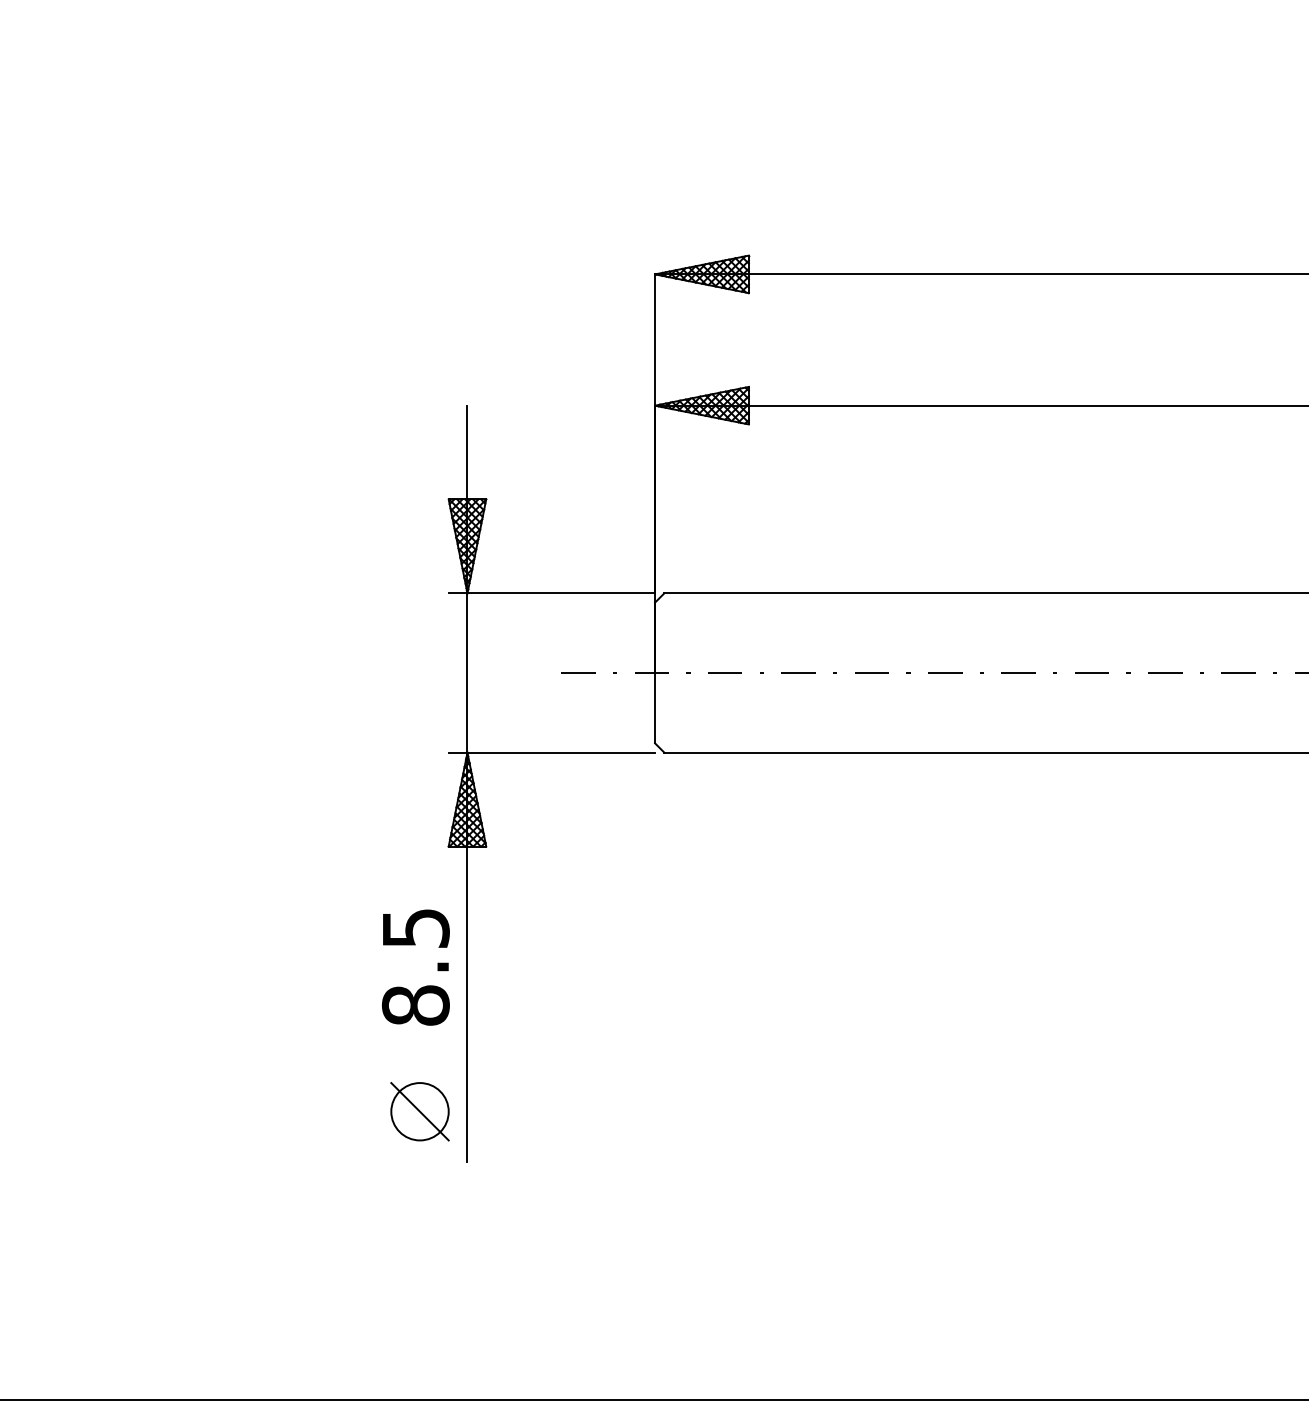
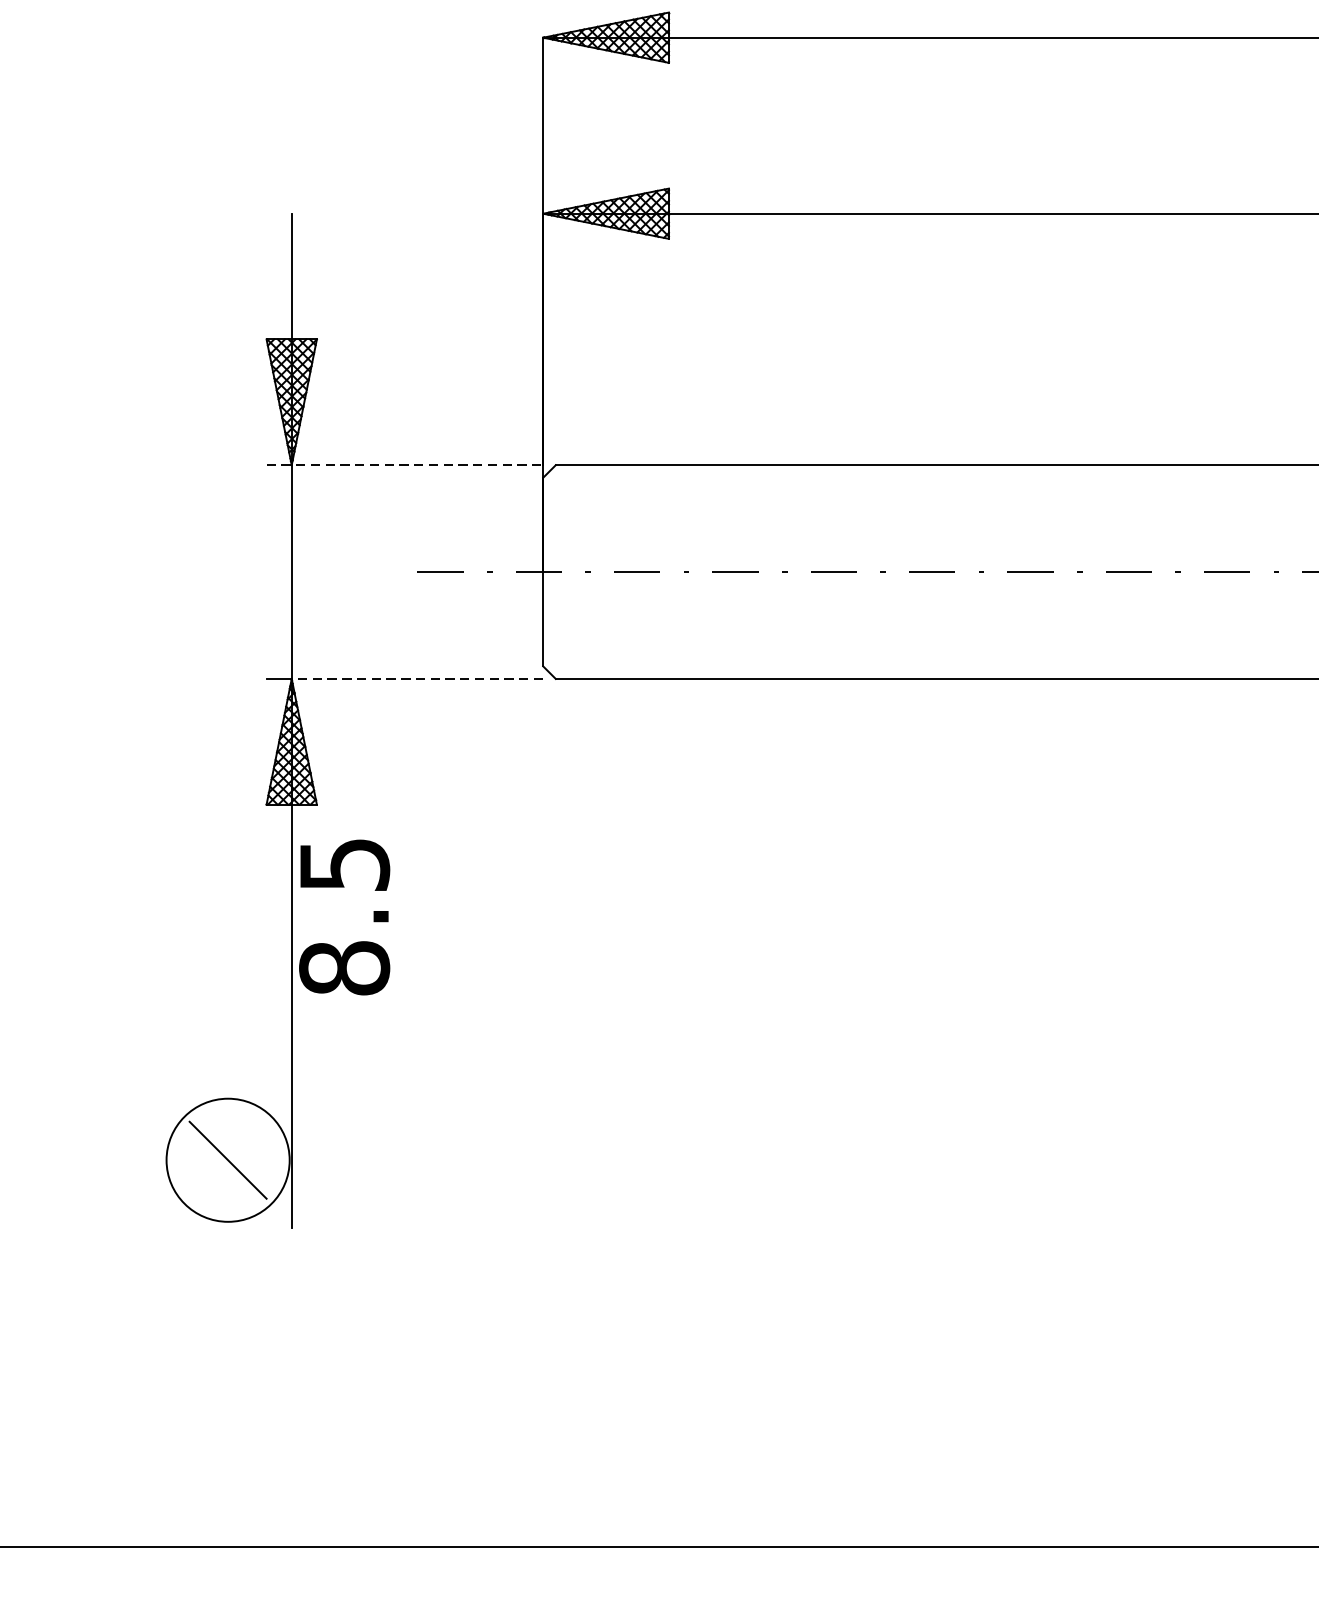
line: (552, 593) -> (405, 465), solid -> dashed
line: (561, 752) -> (417, 678), solid -> dashed
text: (415, 967) -> (344, 917), moved
circle: (419, 1111) -> (227, 1159), size x1.6

